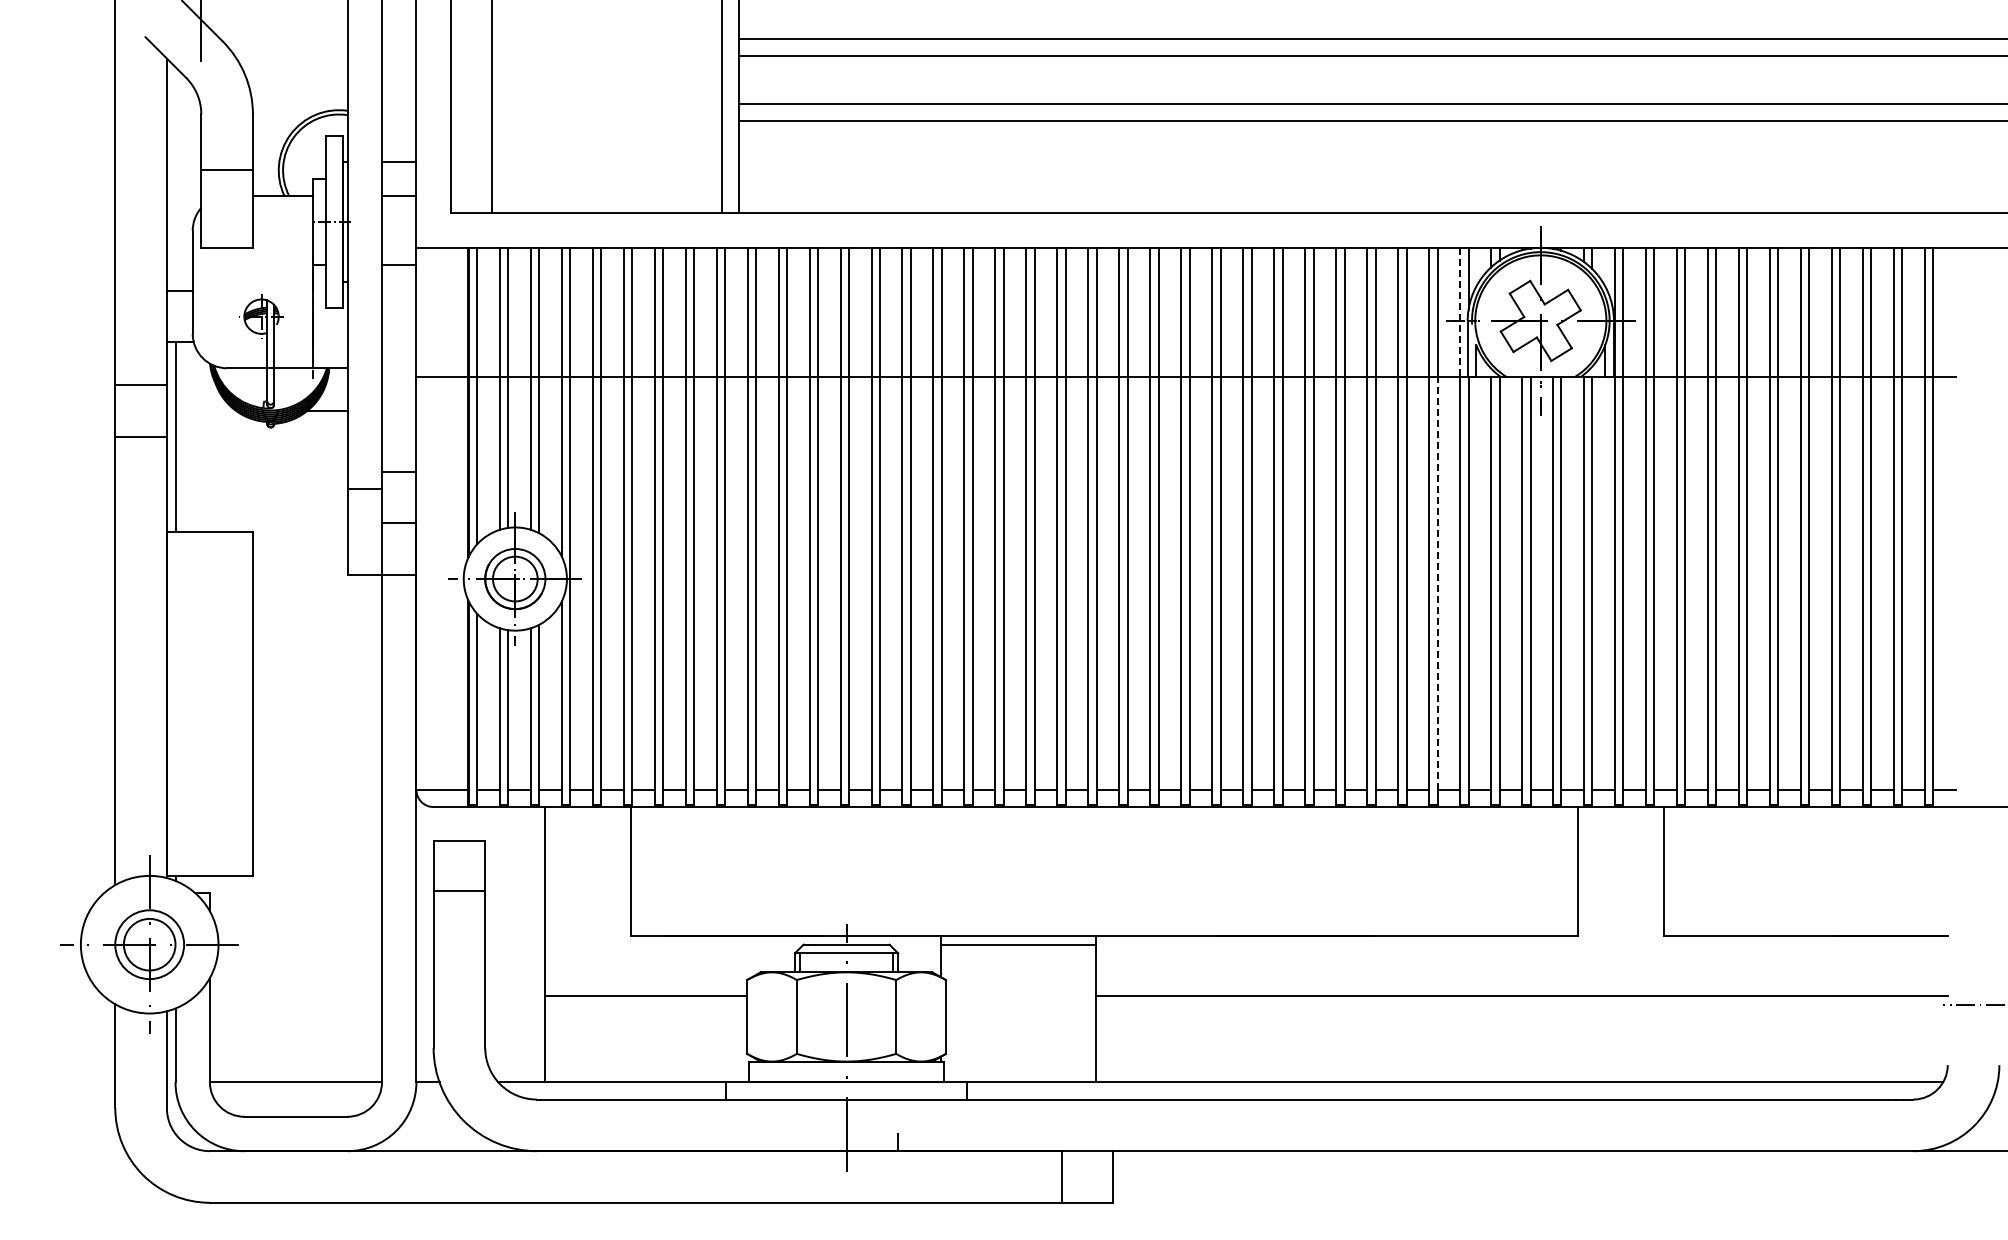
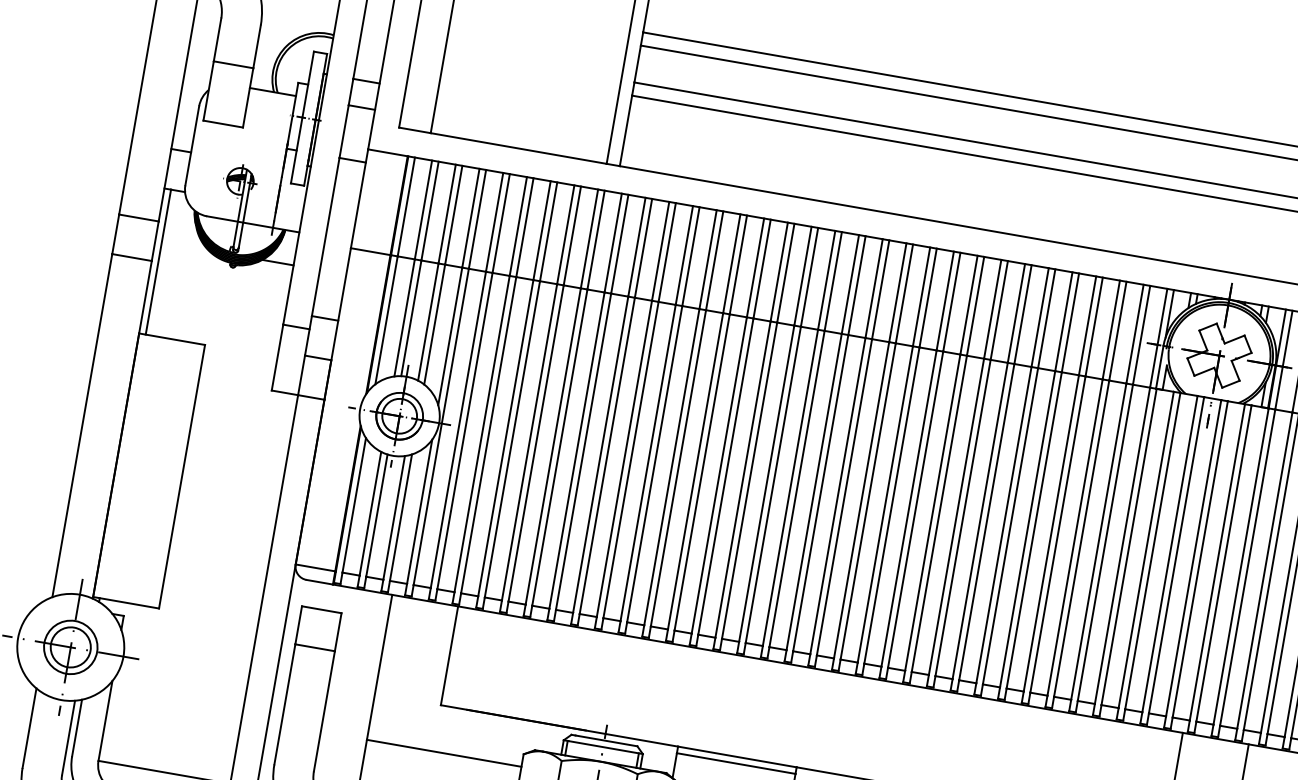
line: (1459, 312) -> (1158, 338), dashed -> solid
line: (1437, 582) -> (1105, 542), dashed -> solid

